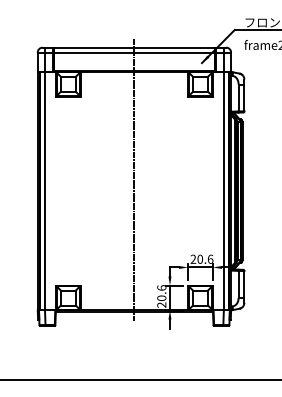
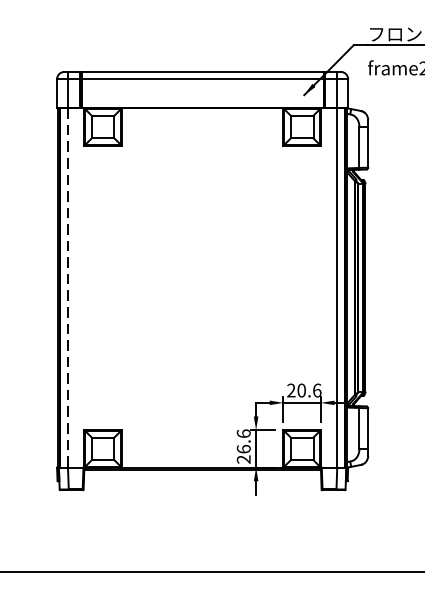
line: (134, 179) -> (202, 270), removed
line: (45, 191) -> (68, 288), solid -> dashed
text: (161, 297) -> (243, 448), 20.6 -> 26.6

